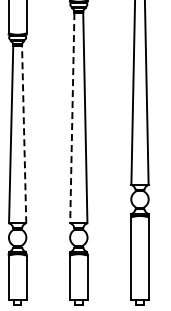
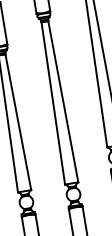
line: (72, 118) -> (53, 103), dashed -> solid
line: (24, 134) -> (18, 122), dashed -> solid

